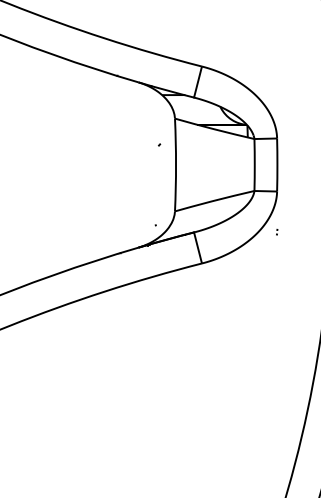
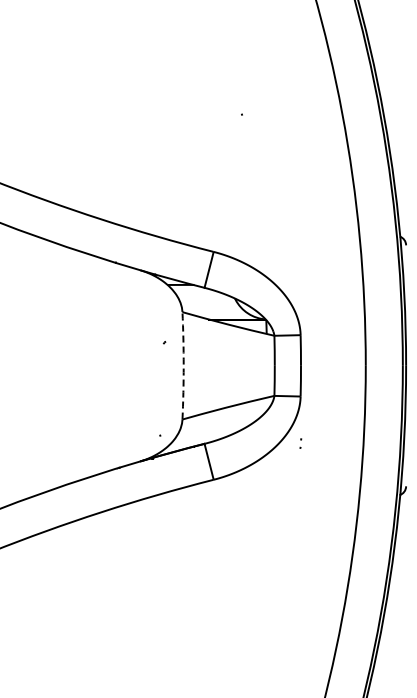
arc: (175, 164) -> (183, 365), solid -> dashed
part: (276, 232) -> (300, 443), size x1.6

